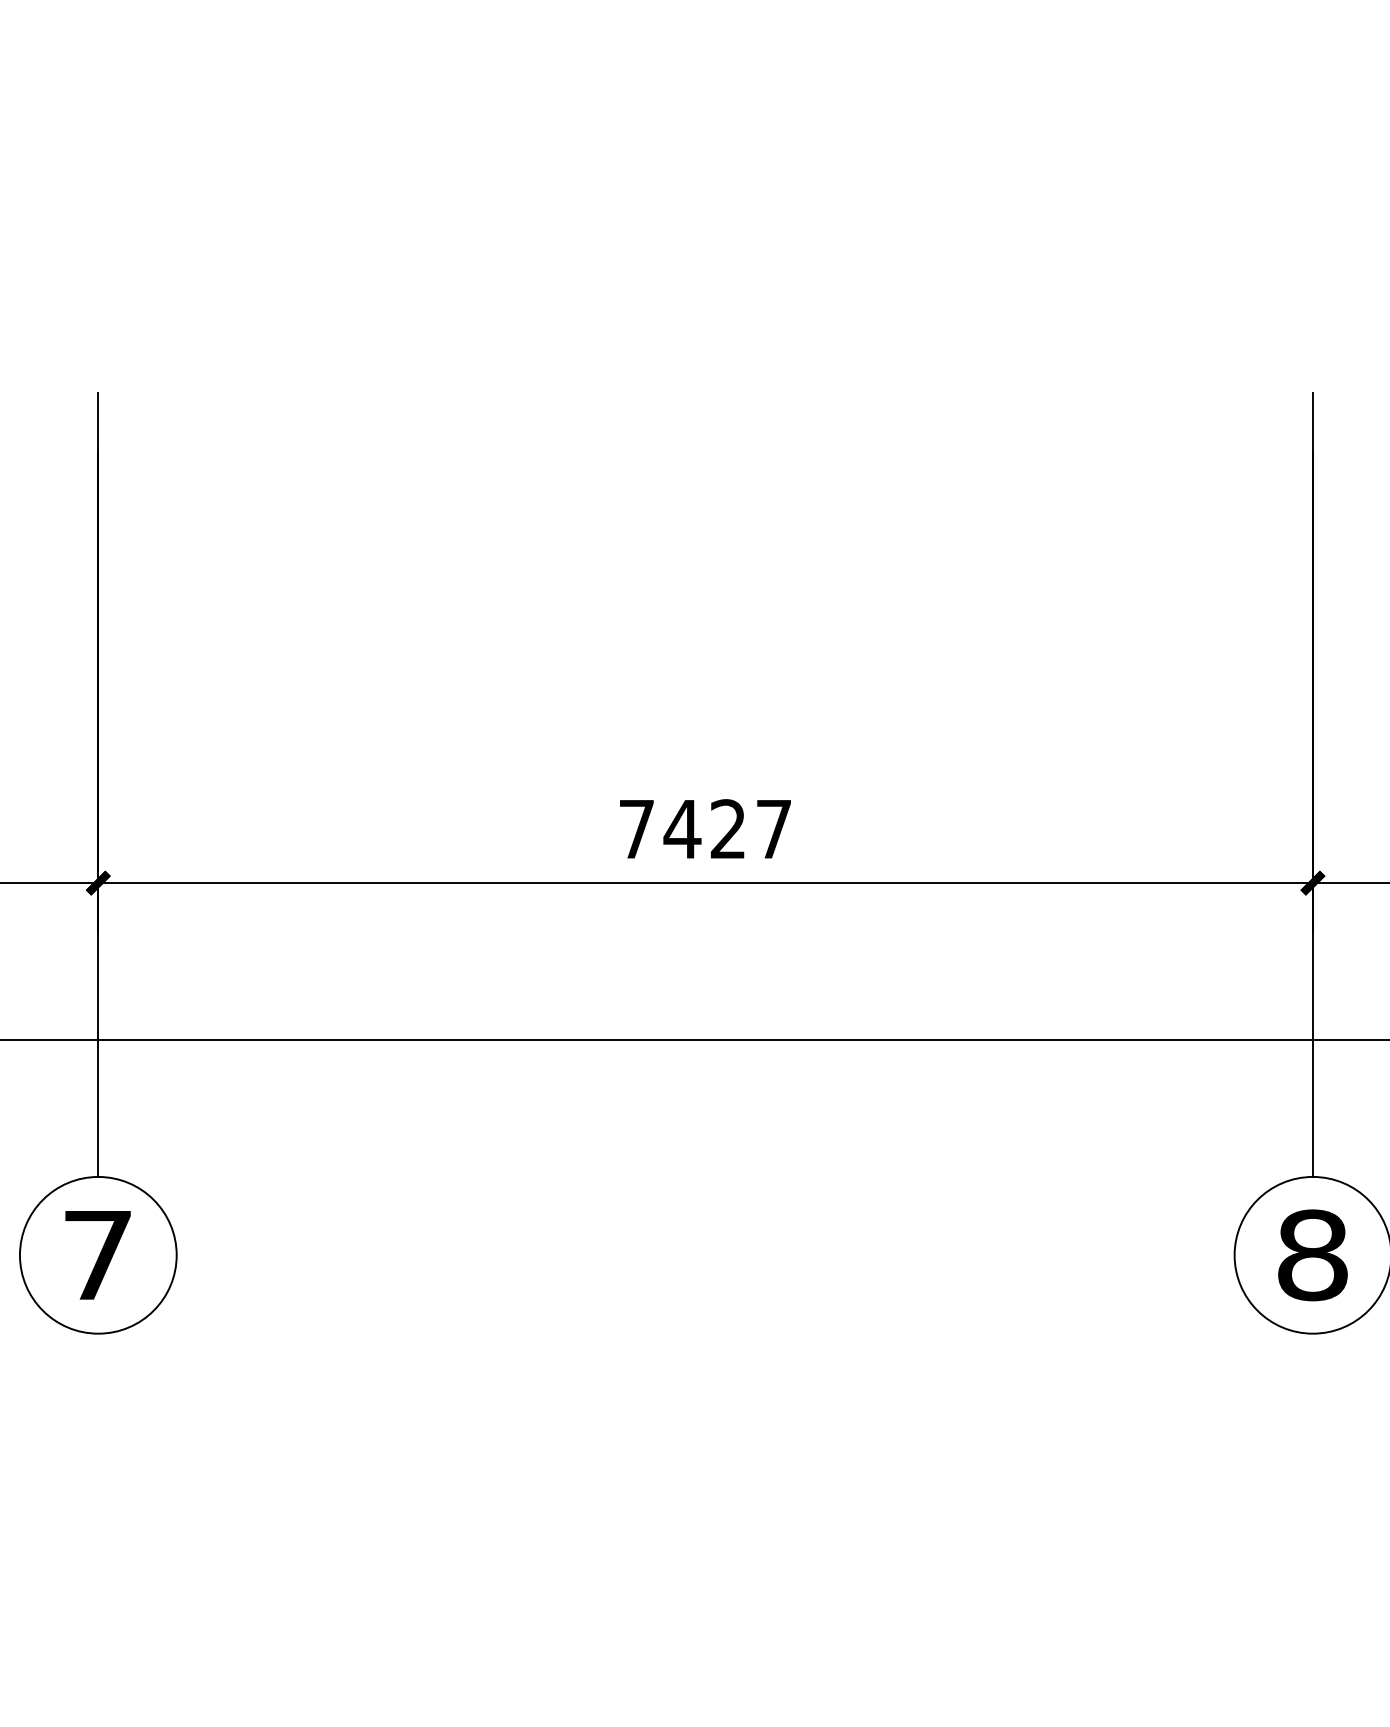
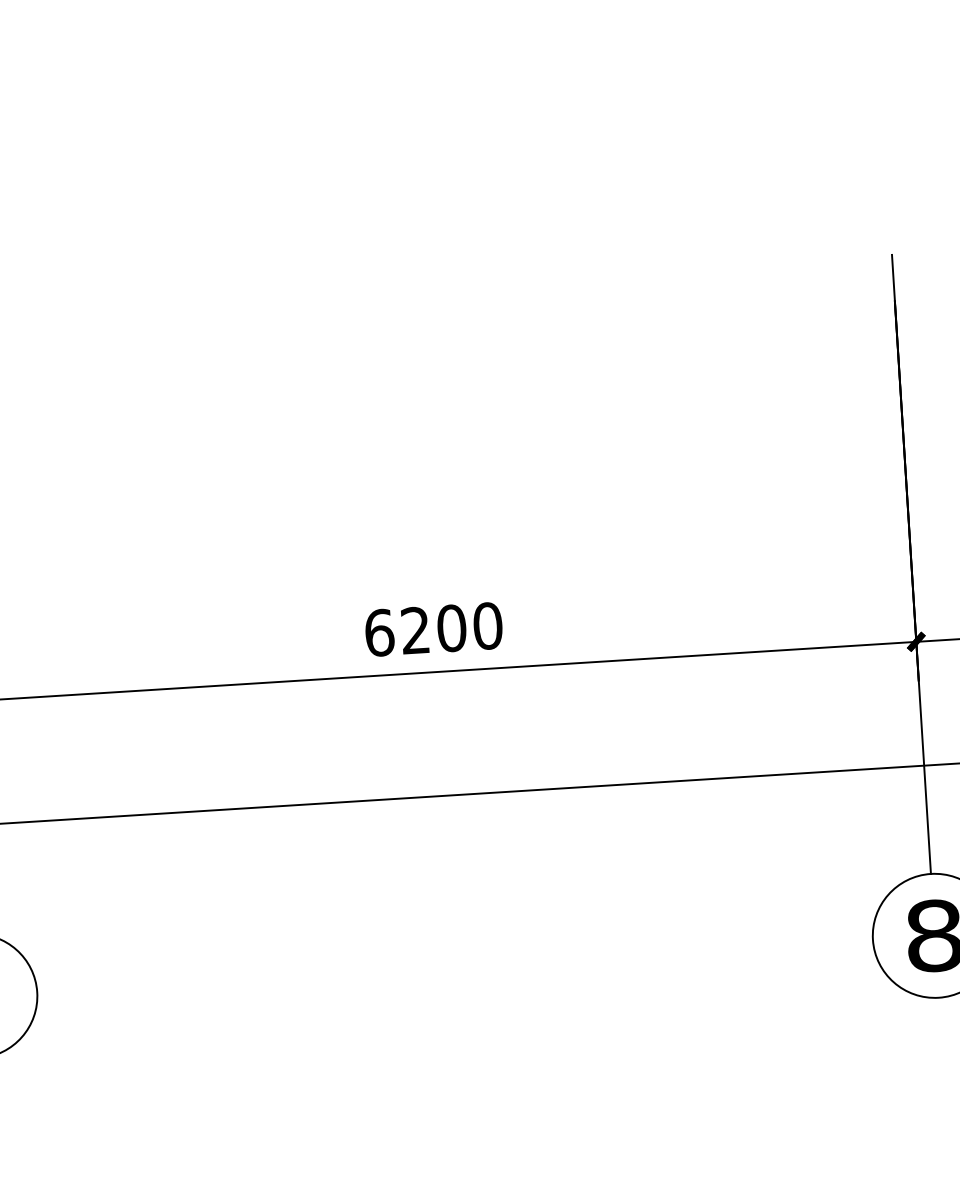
text: (705, 829) -> (433, 629), 7427 -> 6200

